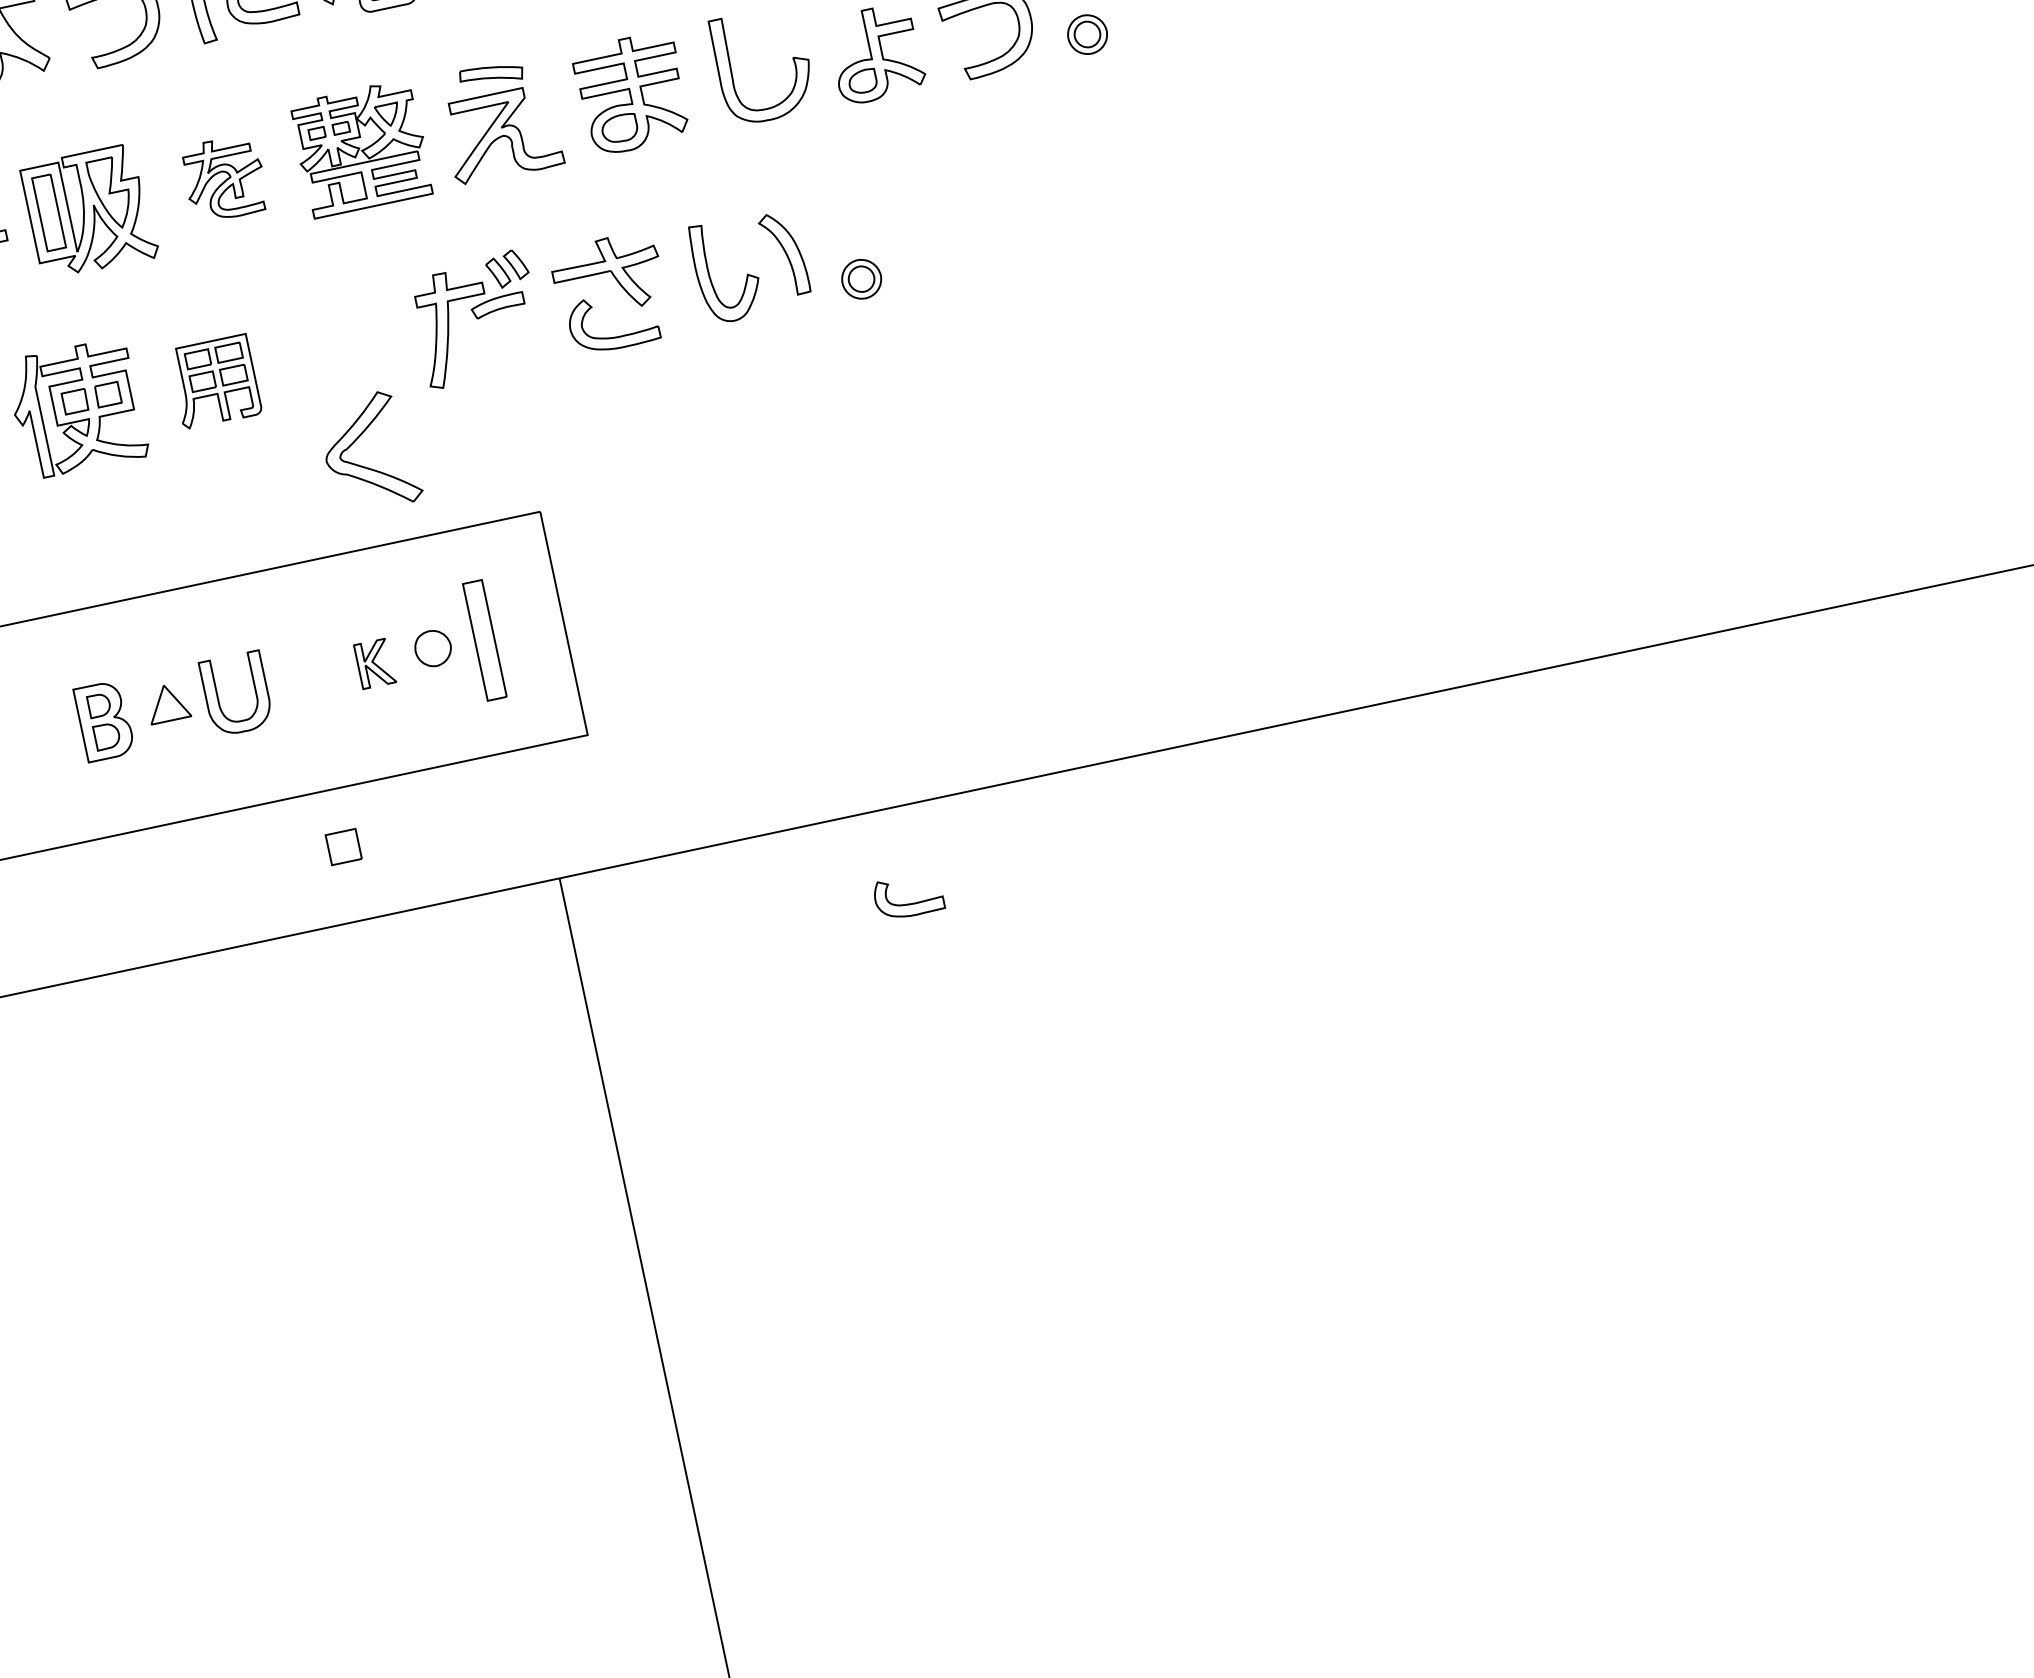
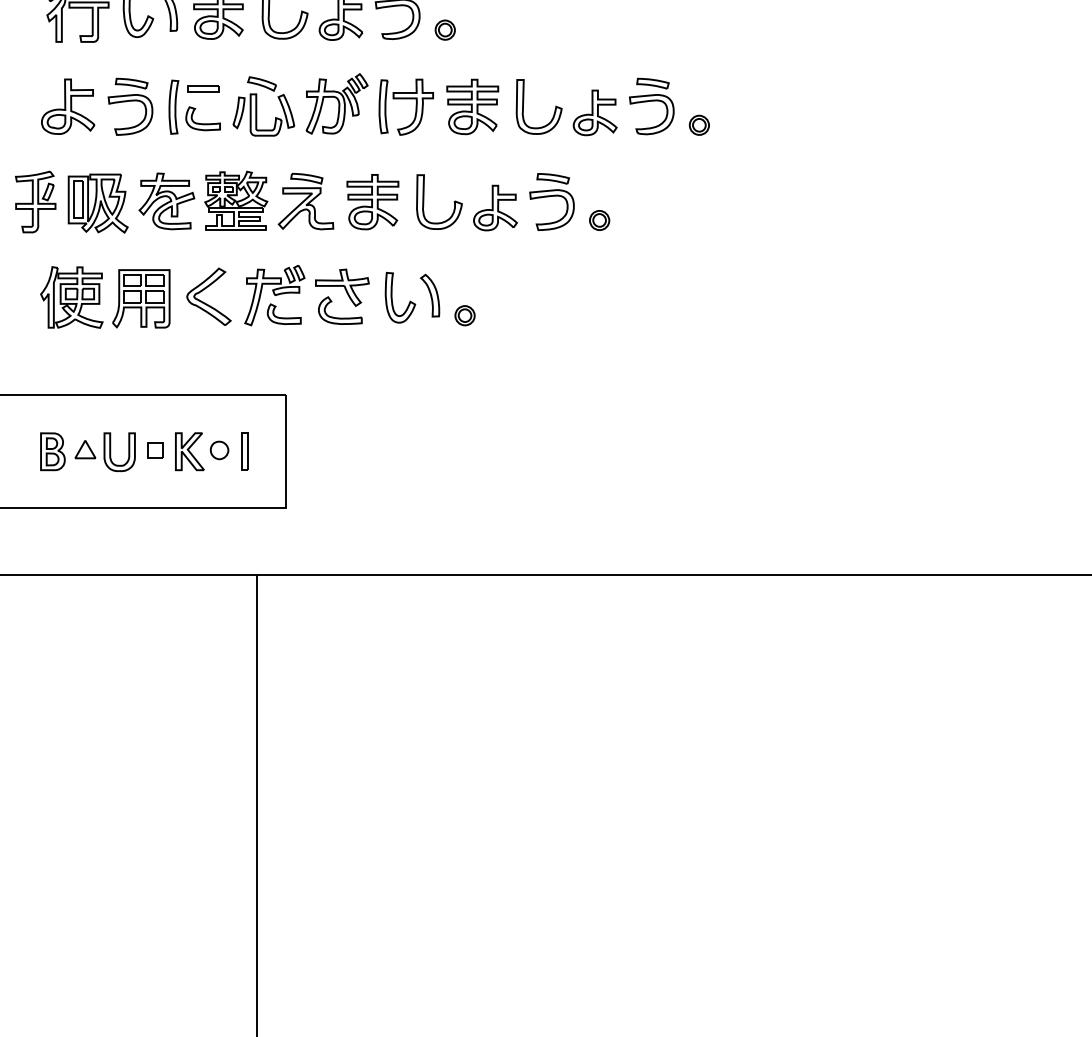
part: (223, 178) -> (166, 201), size x1.43
part: (215, 381) -> (141, 298), size x1.43
part: (365, 464) -> (205, 302), moved
part: (482, 640) -> (244, 451), size x0.62
part: (374, 663) -> (189, 451), size x1.67
part: (343, 847) -> (155, 450), moved
part: (907, 896) -> (283, 314), moved

